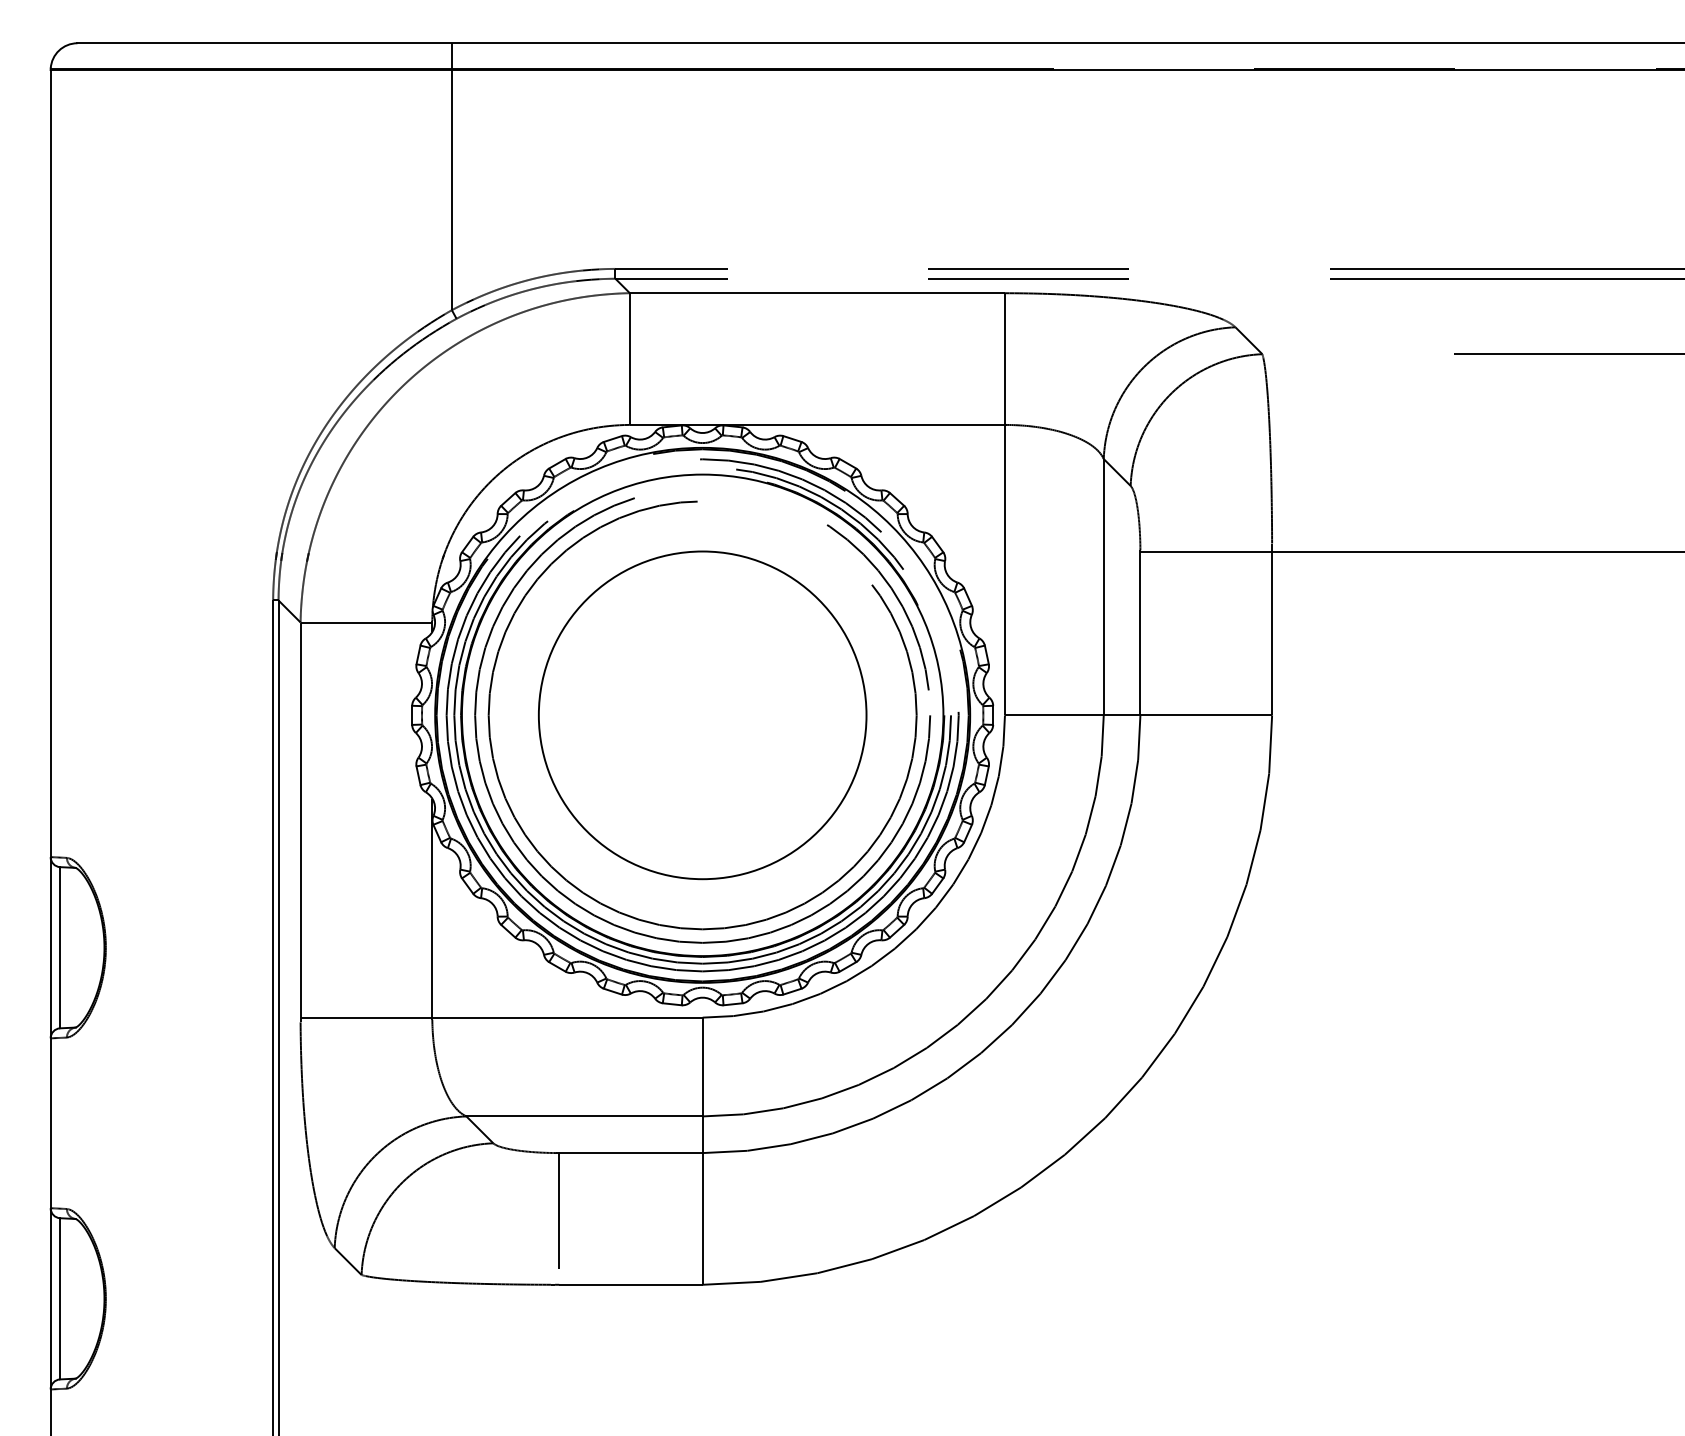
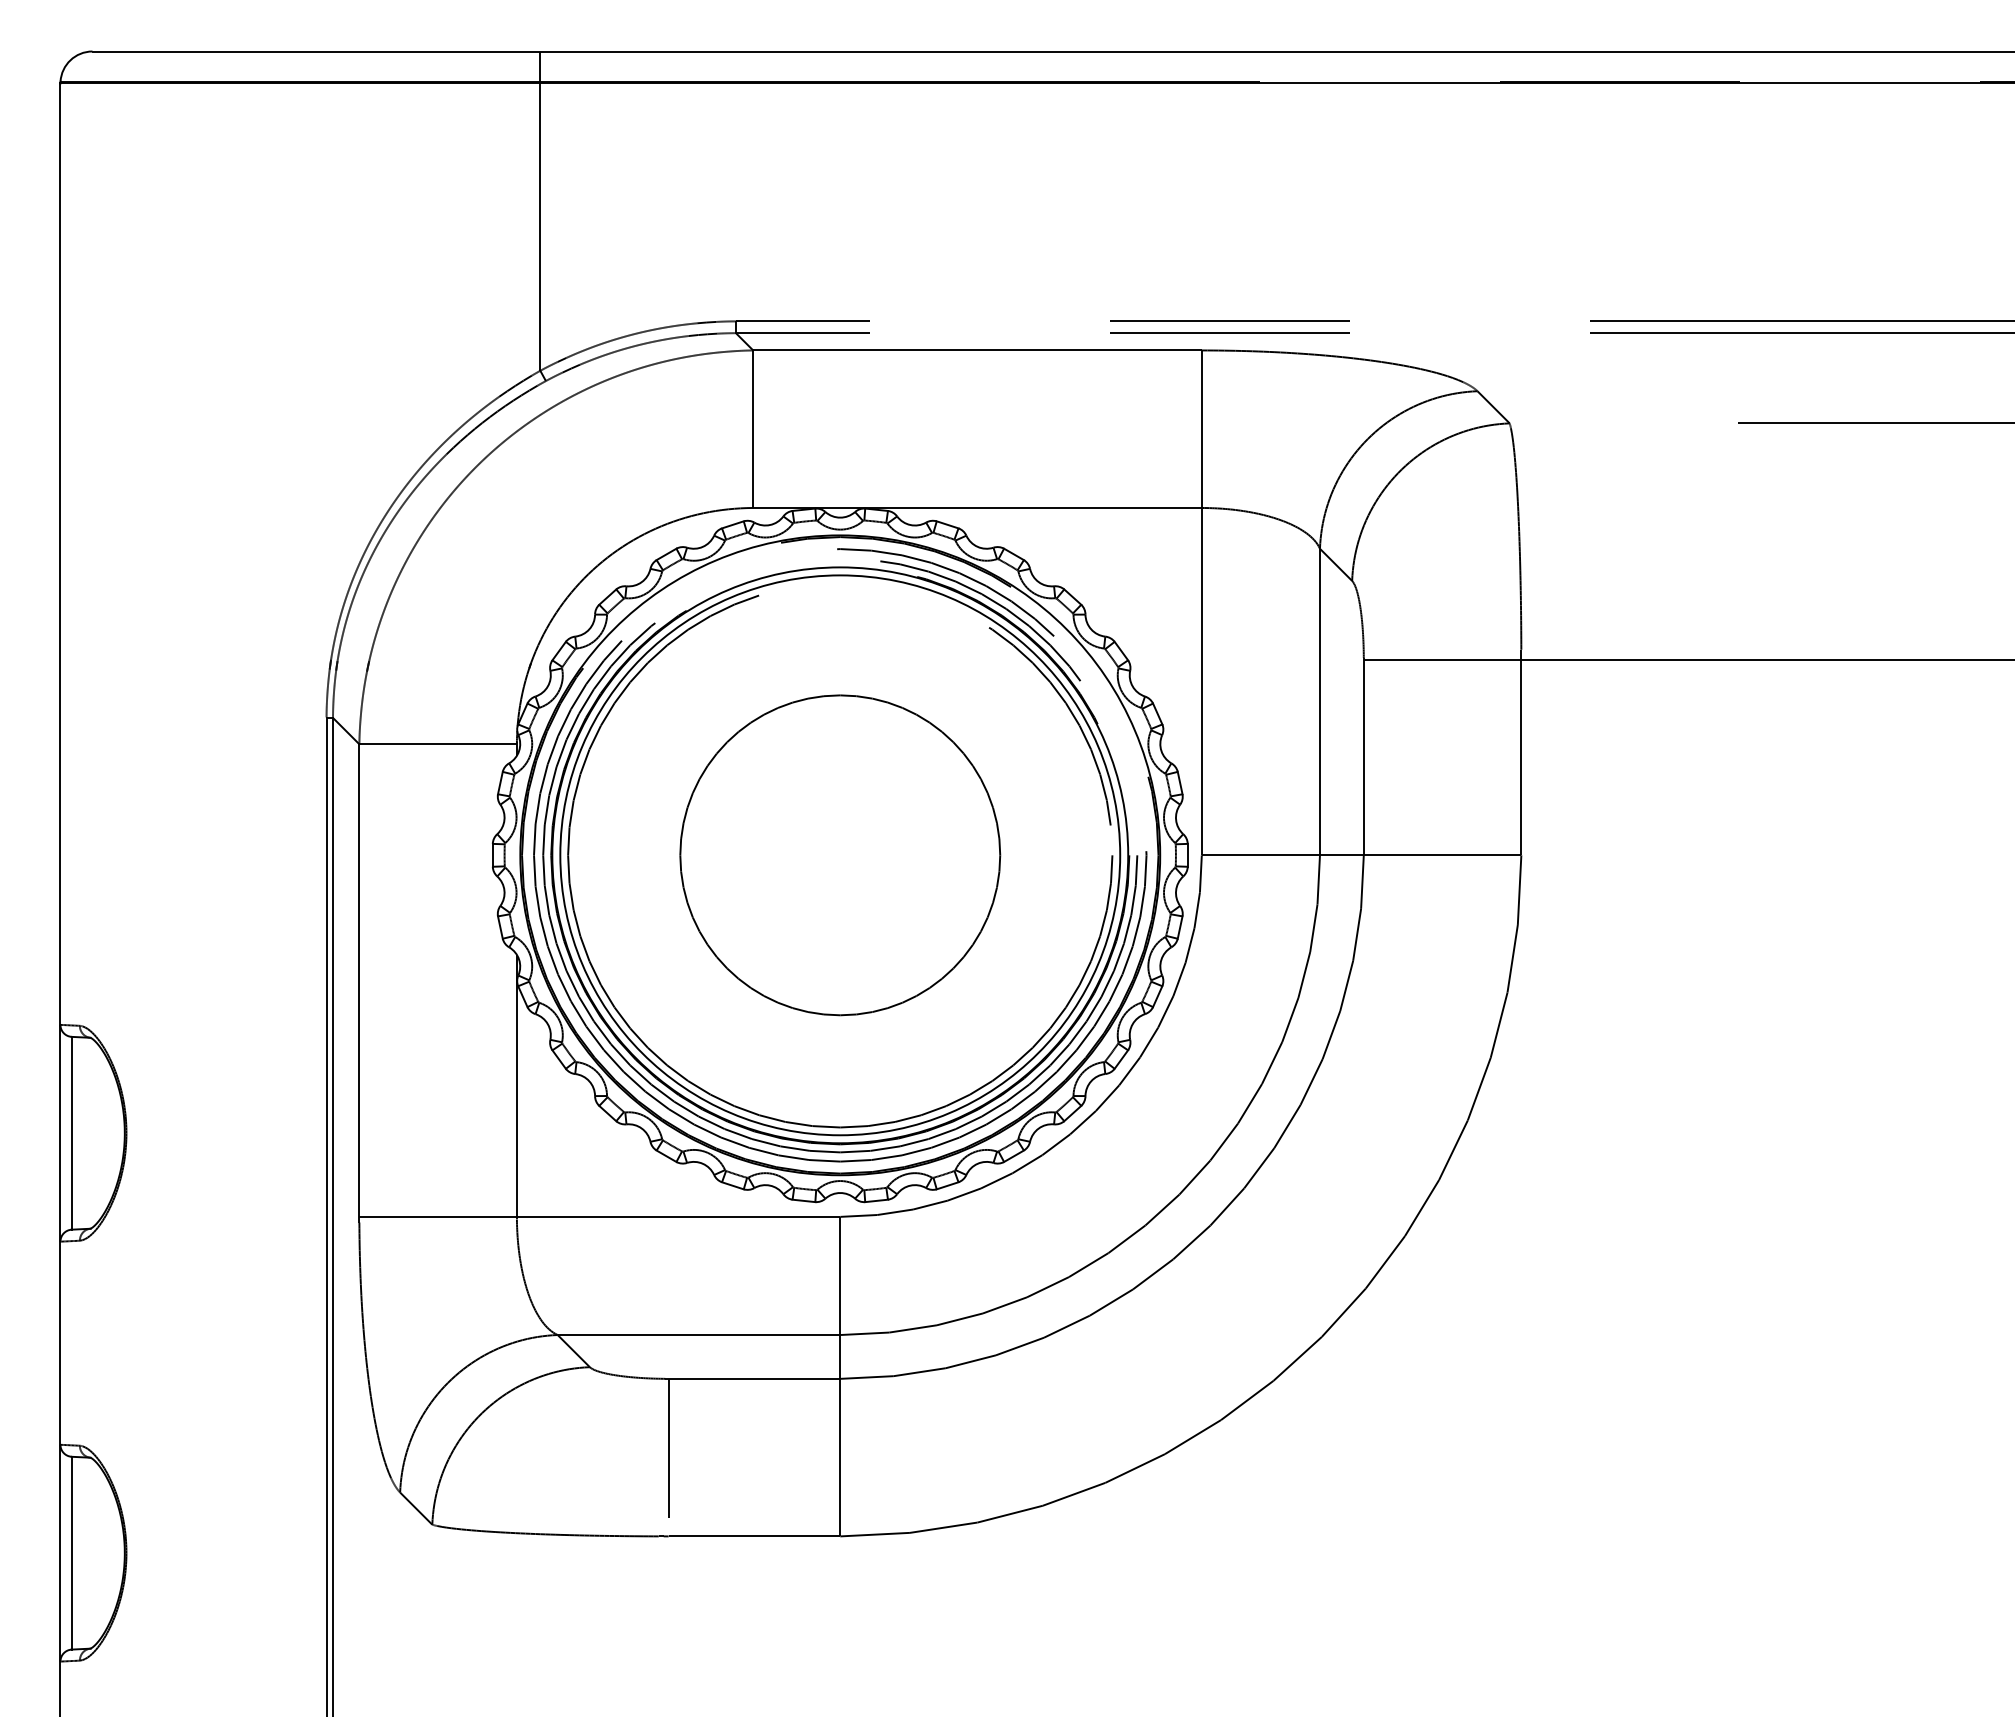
circle: (702, 715) -> (840, 855), size x0.62
circle: (702, 715) -> (840, 855), size x1.43

